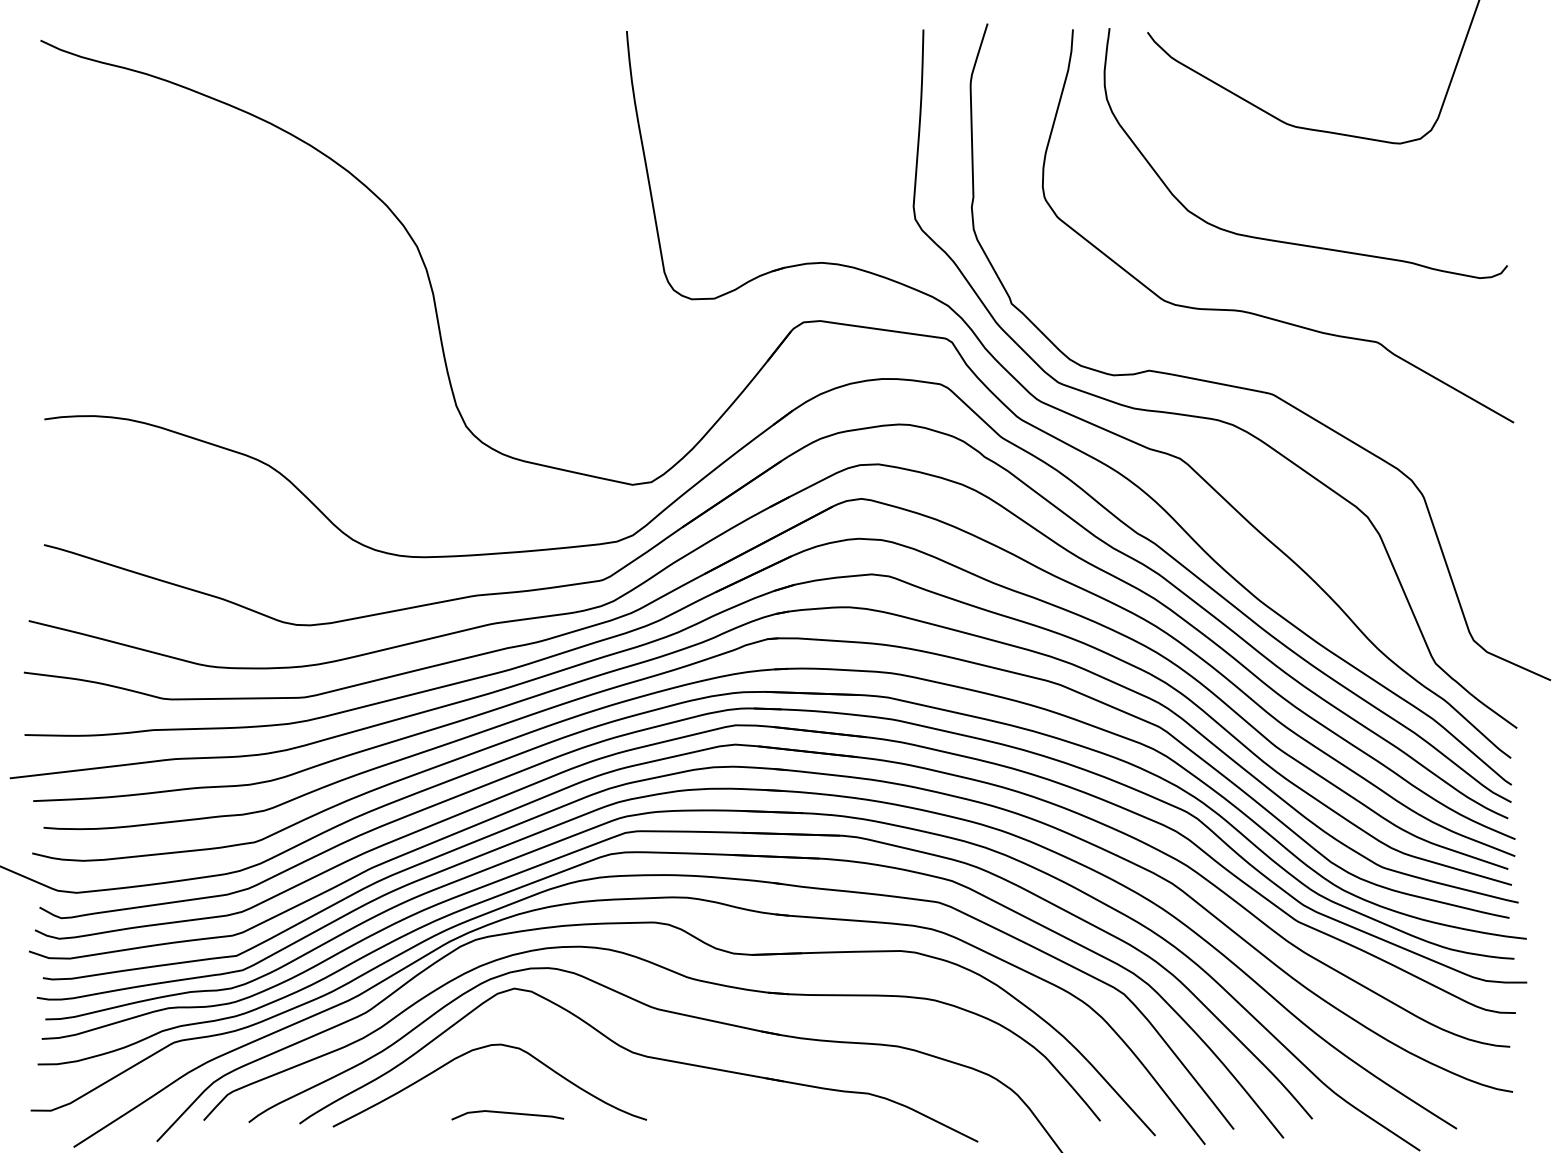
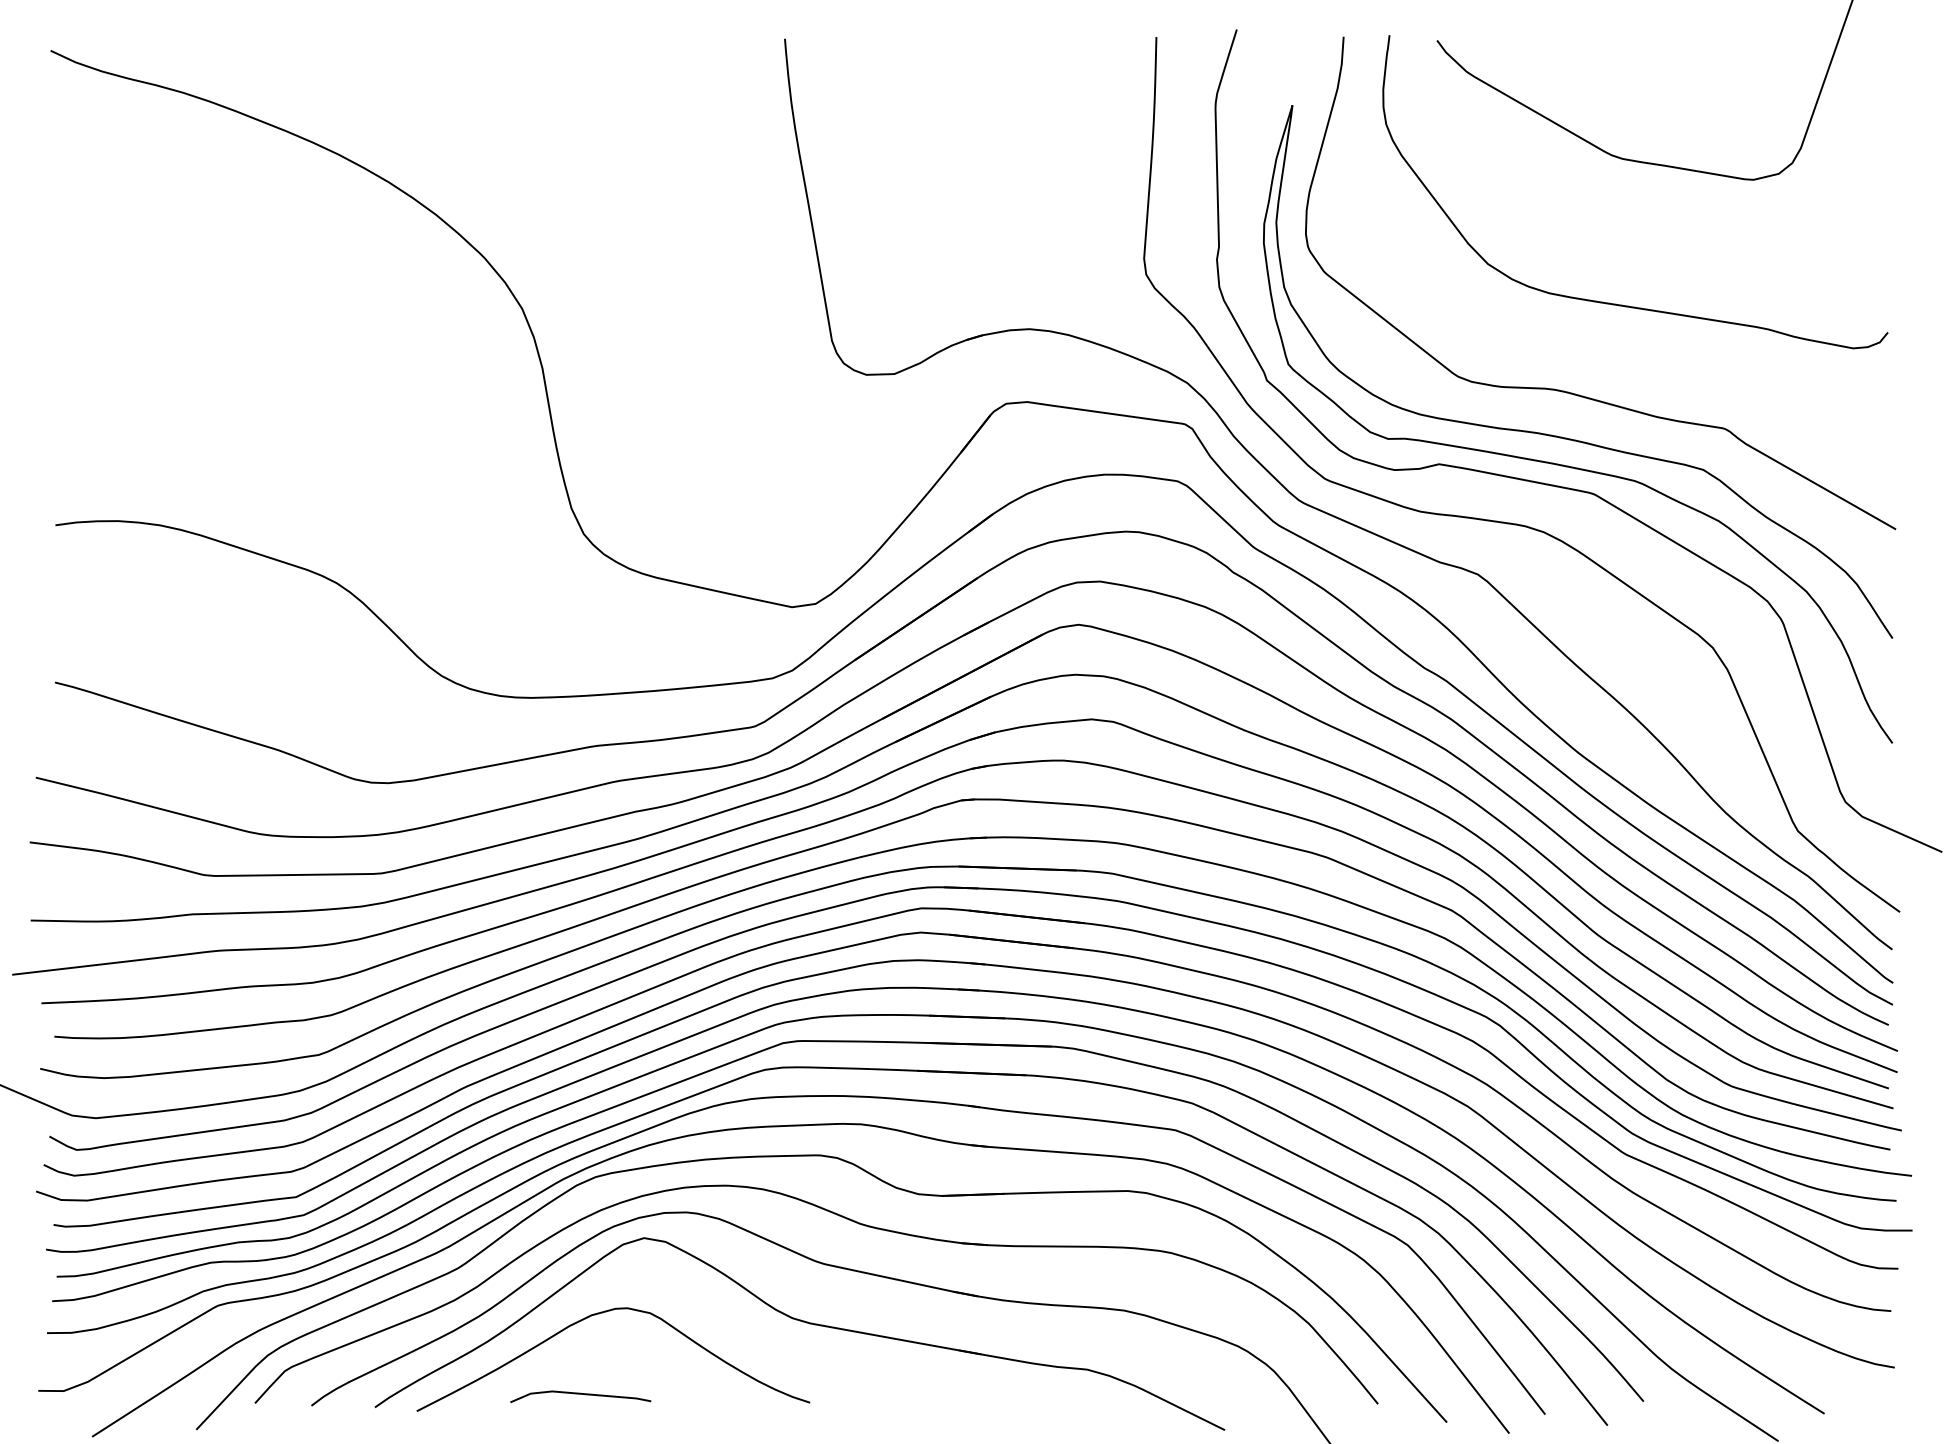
curve: (1257, 350) -> (1574, 438), added
line: (507, 1113) -> (580, 1394), moved

